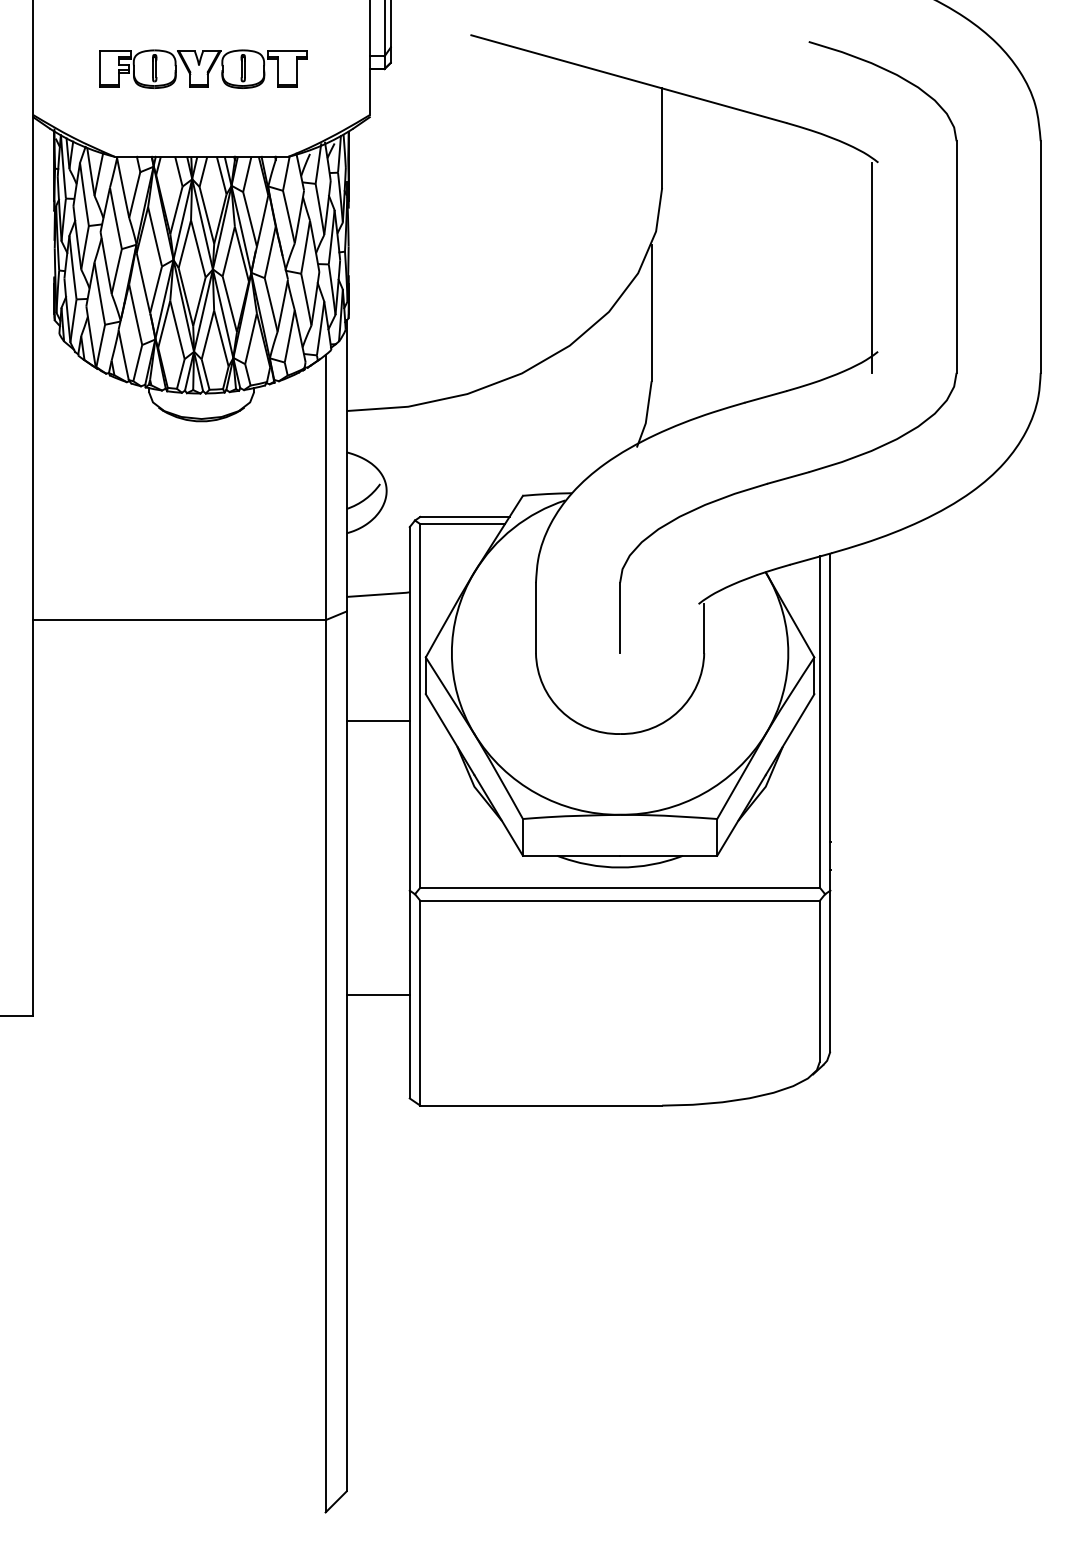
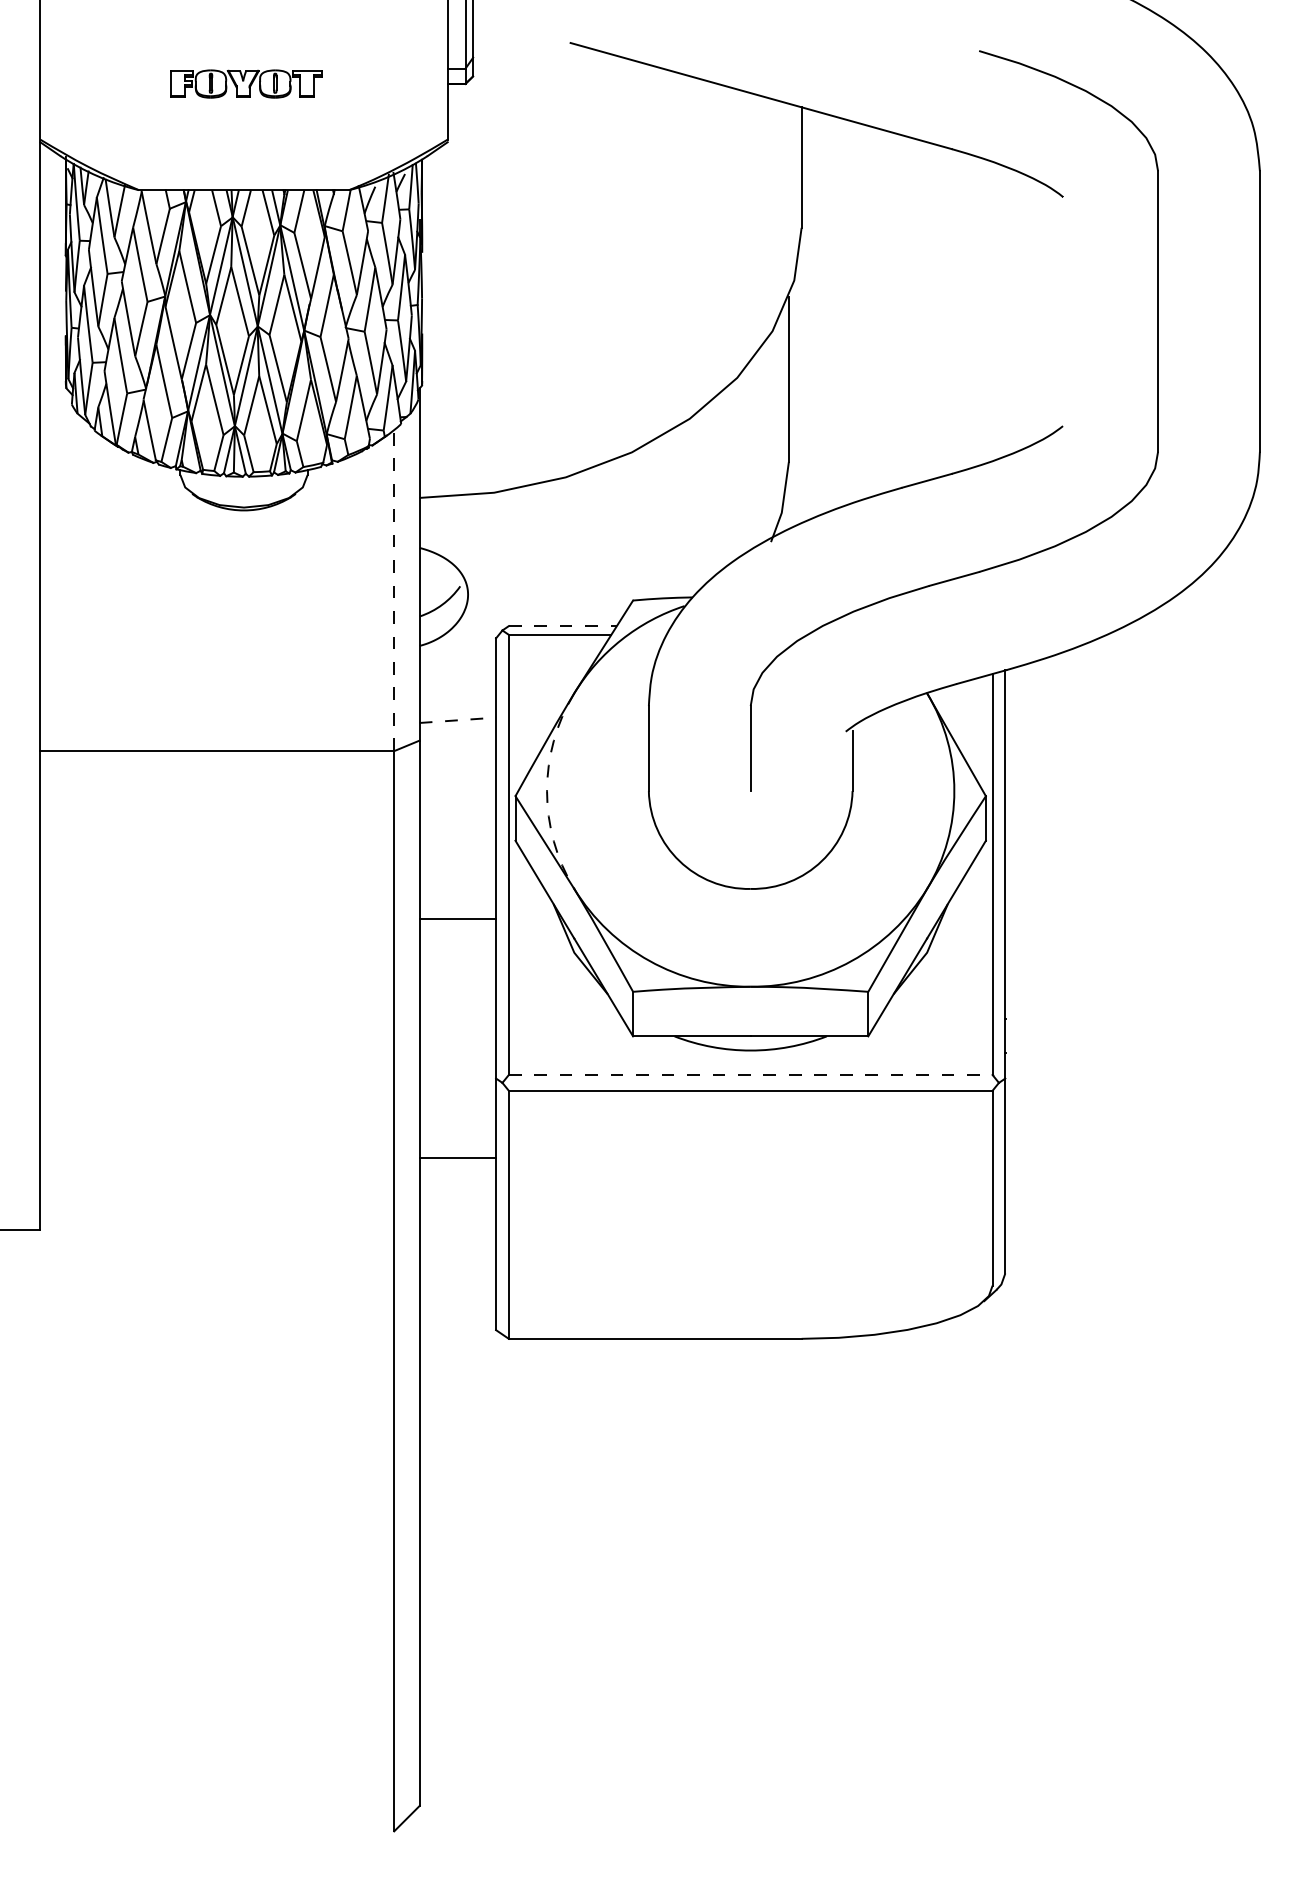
part: (203, 68) -> (246, 83), size x0.6
line: (872, 267) -> (1056, 324), removed
line: (325, 487) -> (394, 590), solid -> dashed
line: (465, 517) -> (563, 626), solid -> dashed
line: (379, 594) -> (459, 720), solid -> dashed
arc: (452, 653) -> (547, 791), solid -> dashed
line: (377, 721) -> (457, 918), moved
line: (619, 888) -> (750, 1075), solid -> dashed
line: (377, 994) -> (457, 1157), moved

